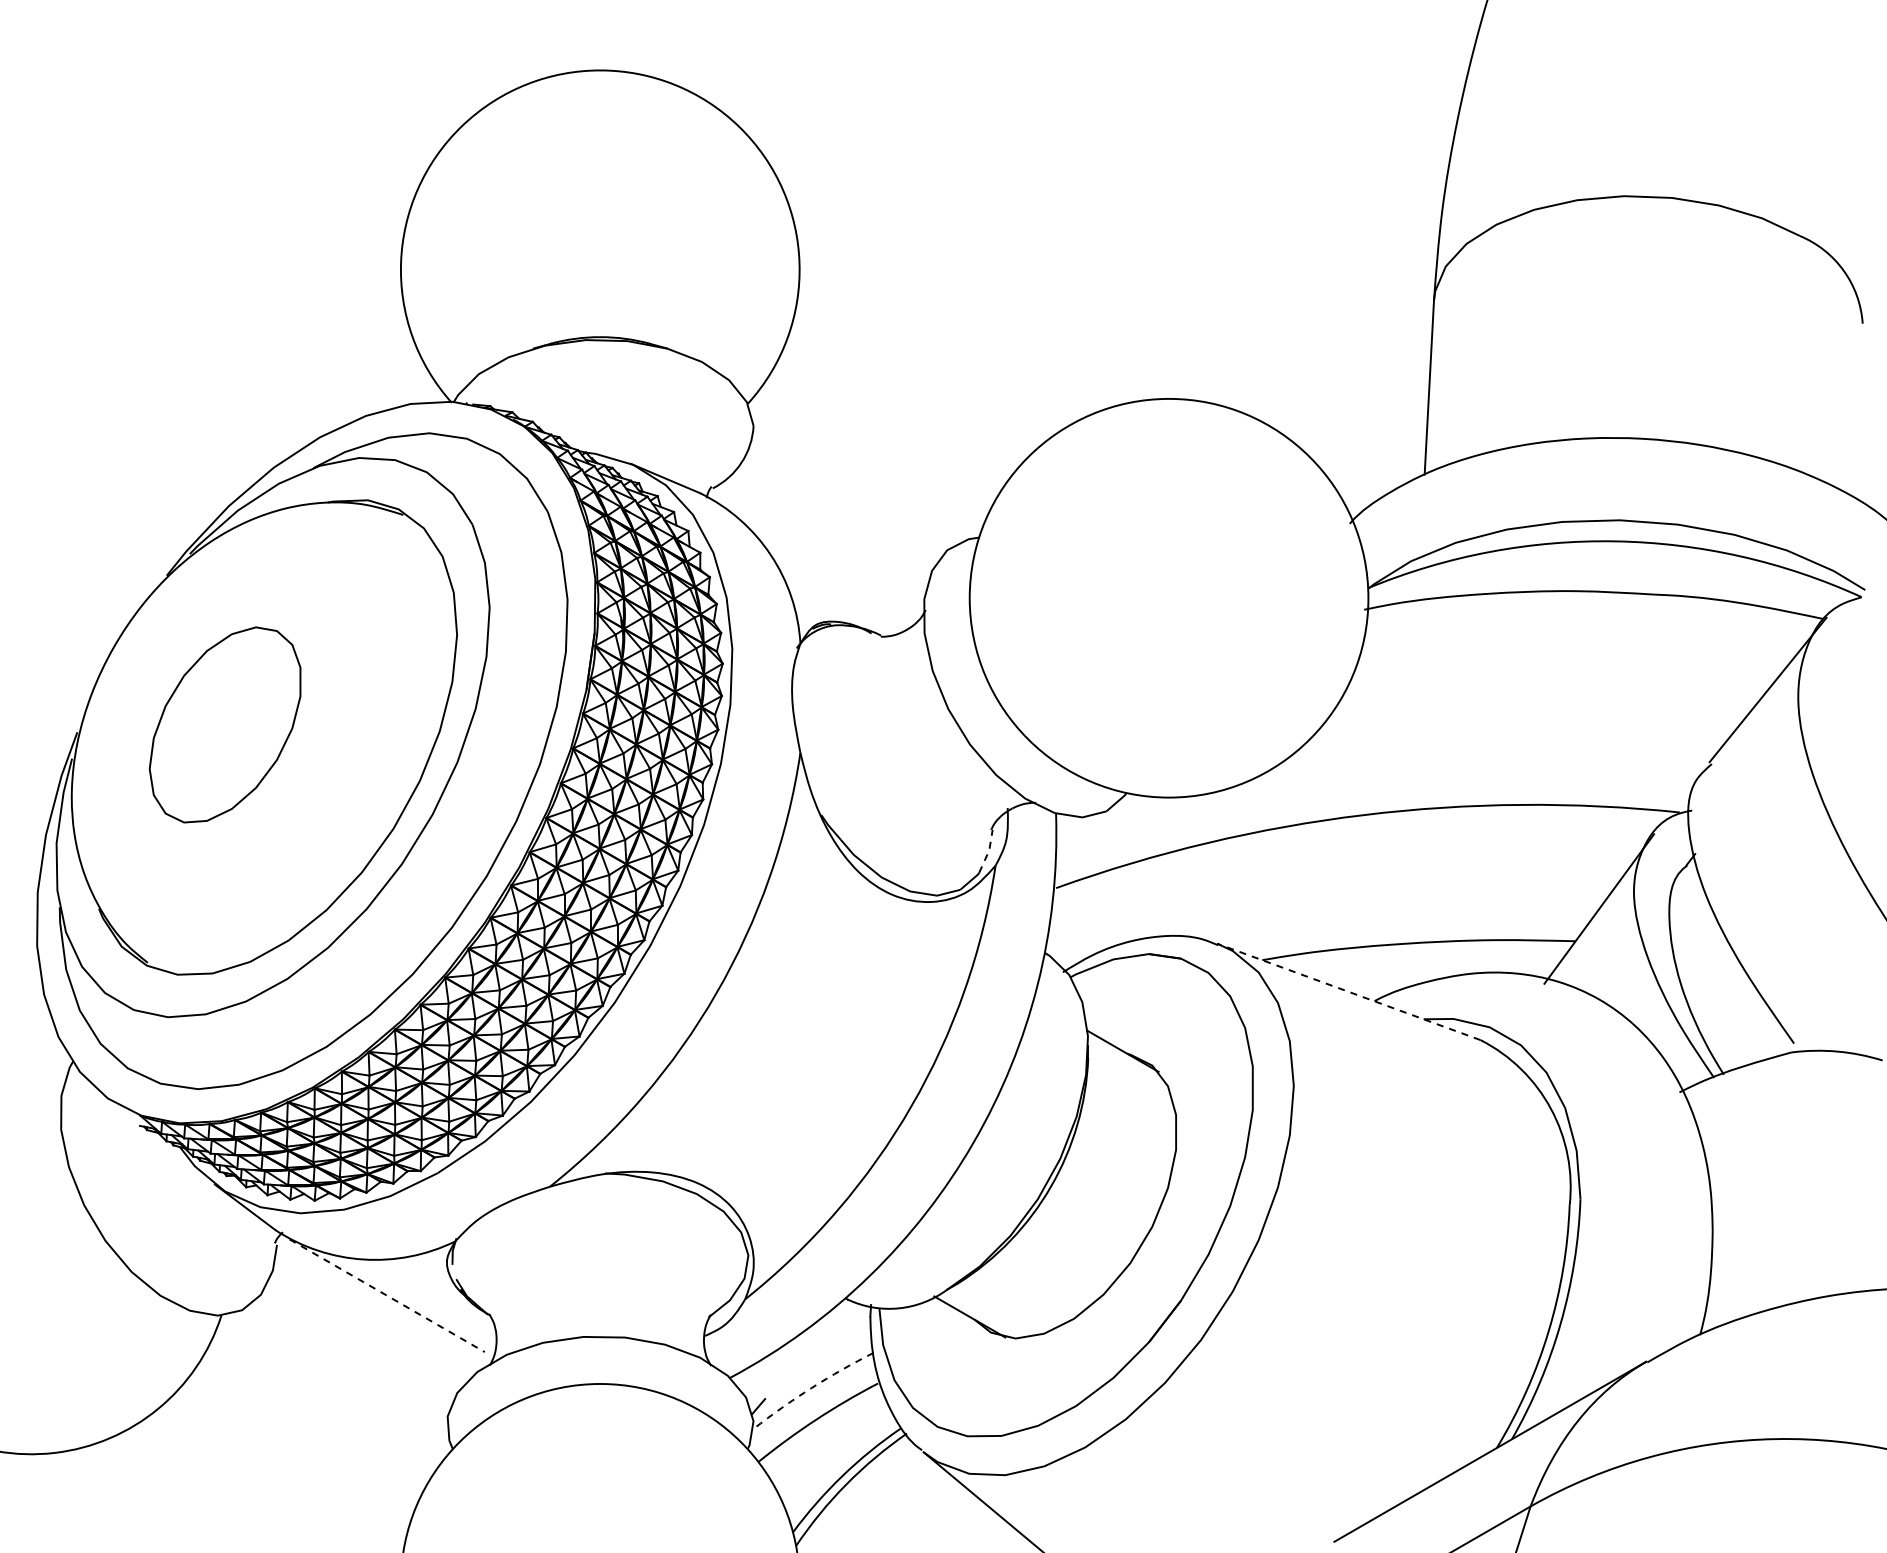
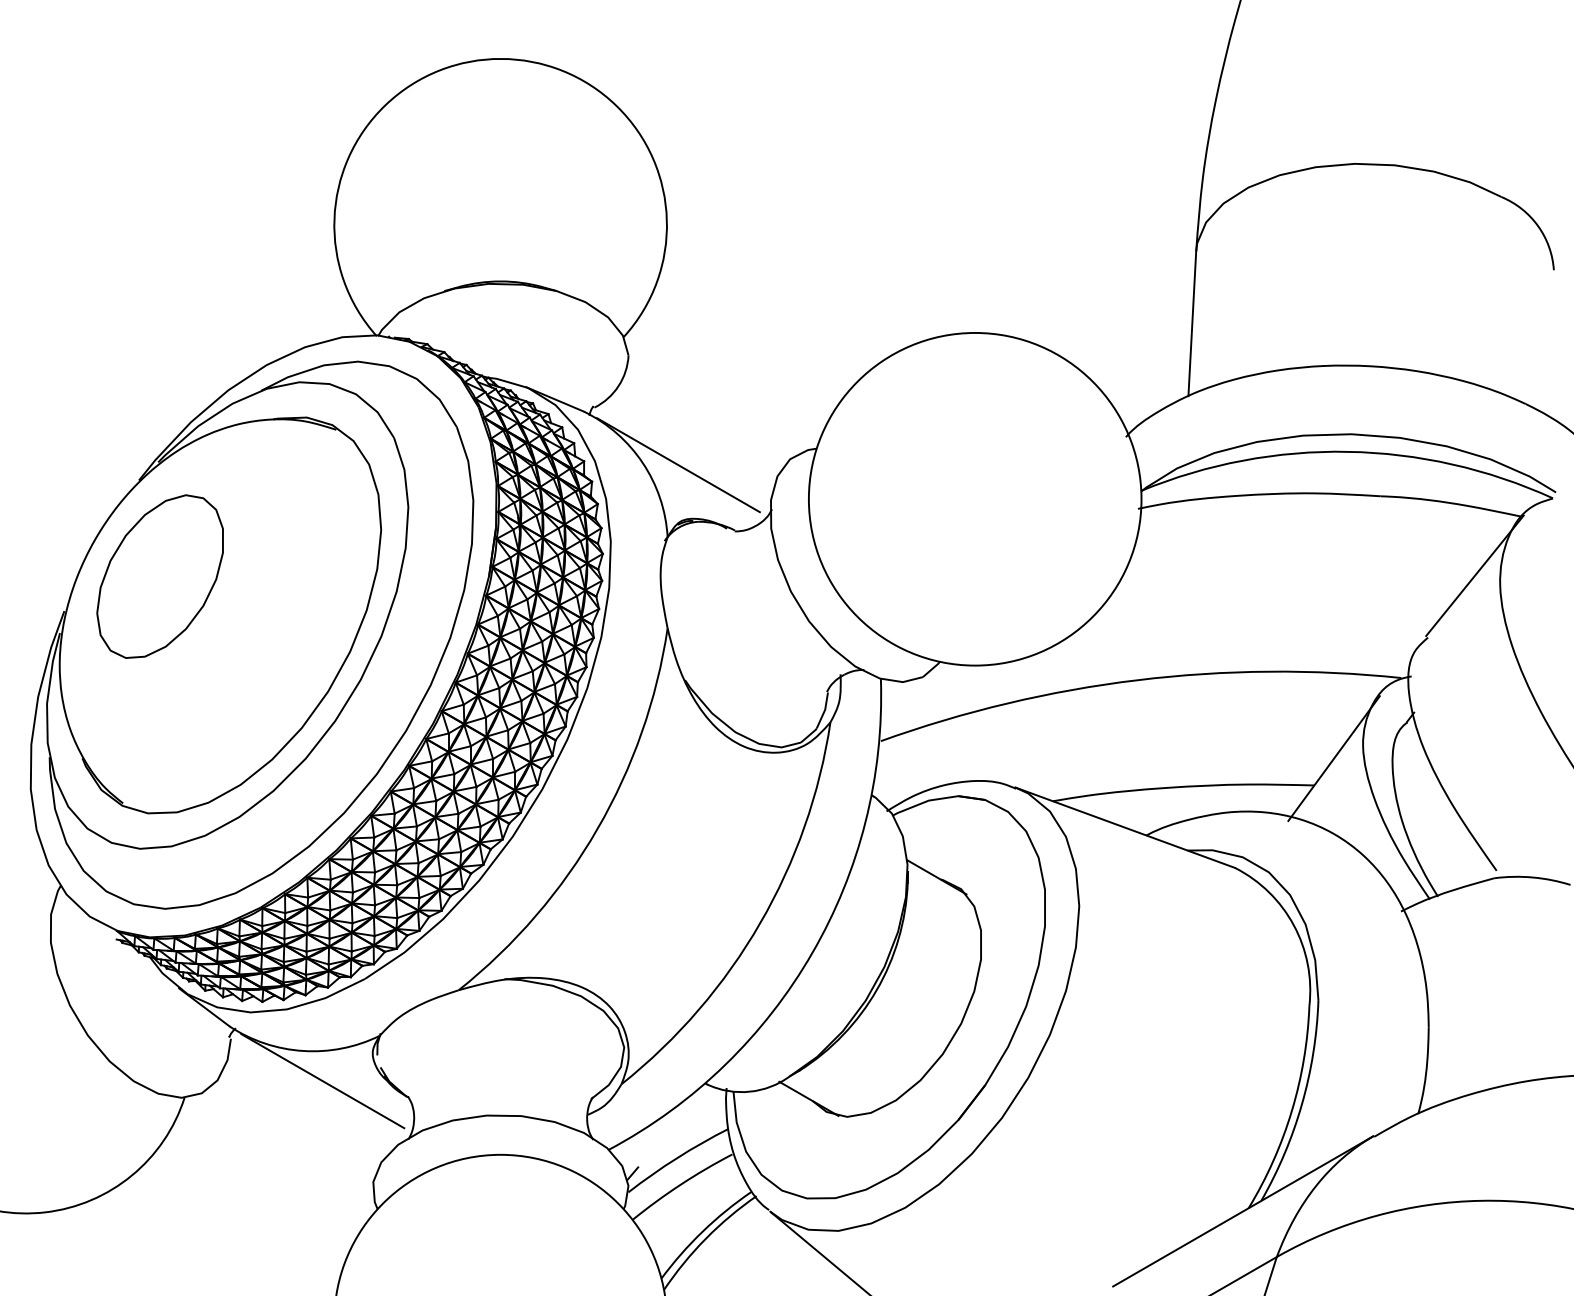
line: (813, 557) -> (678, 465), added
part: (224, 724) -> (159, 576), moved
line: (988, 851) -> (824, 710), dashed -> solid
line: (1348, 991) -> (1124, 827), dashed -> solid
line: (387, 1295) -> (323, 1081), dashed -> solid
arc: (811, 1388) -> (676, 1158), dashed -> solid

